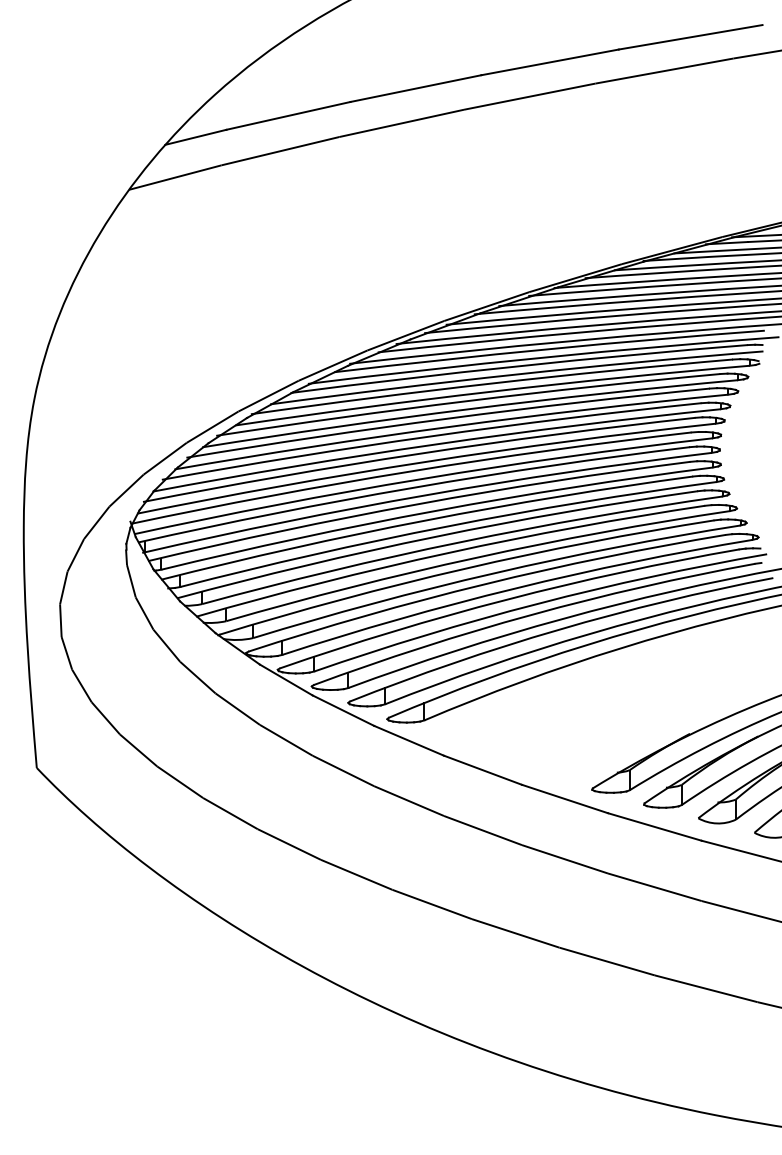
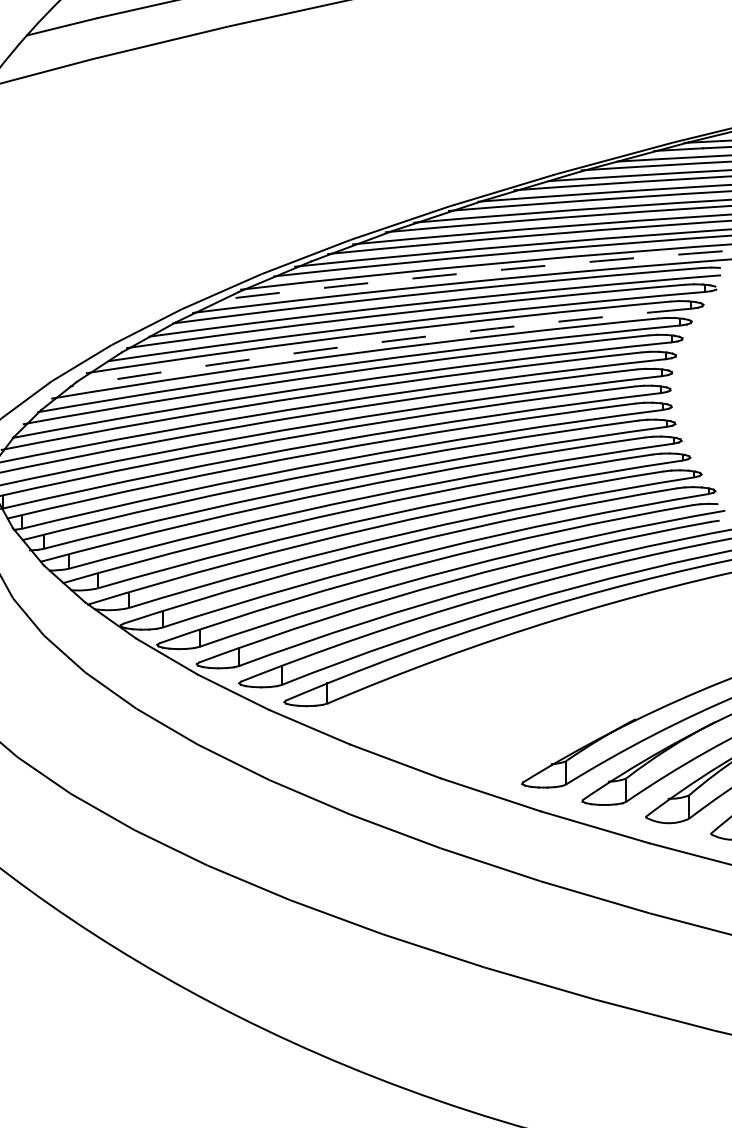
arc: (549, 349) -> (472, 273), solid -> dashed
arc: (469, 409) -> (379, 342), solid -> dashed

